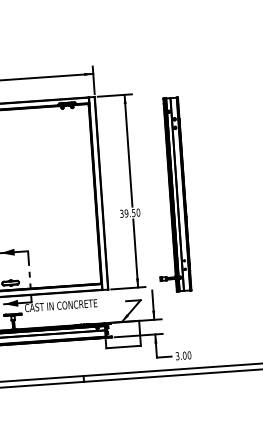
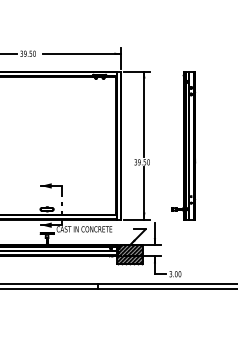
part: (169, 194) -> (183, 145), moved
hatch: (122, 334) -> (129, 254), added

